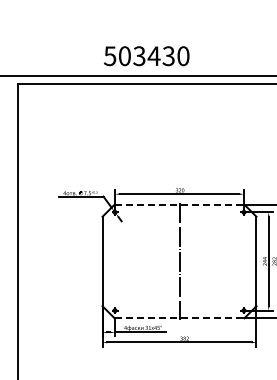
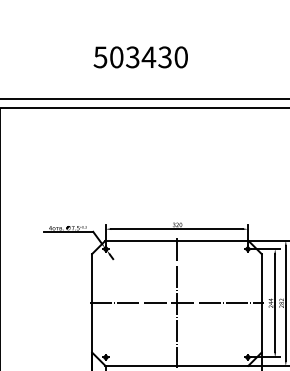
text: (146, 56) -> (140, 57), moved
line: (179, 204) -> (176, 240), dashed -> solid
line: (179, 261) -> (176, 303), added
line: (179, 318) -> (176, 366), dashed -> solid

